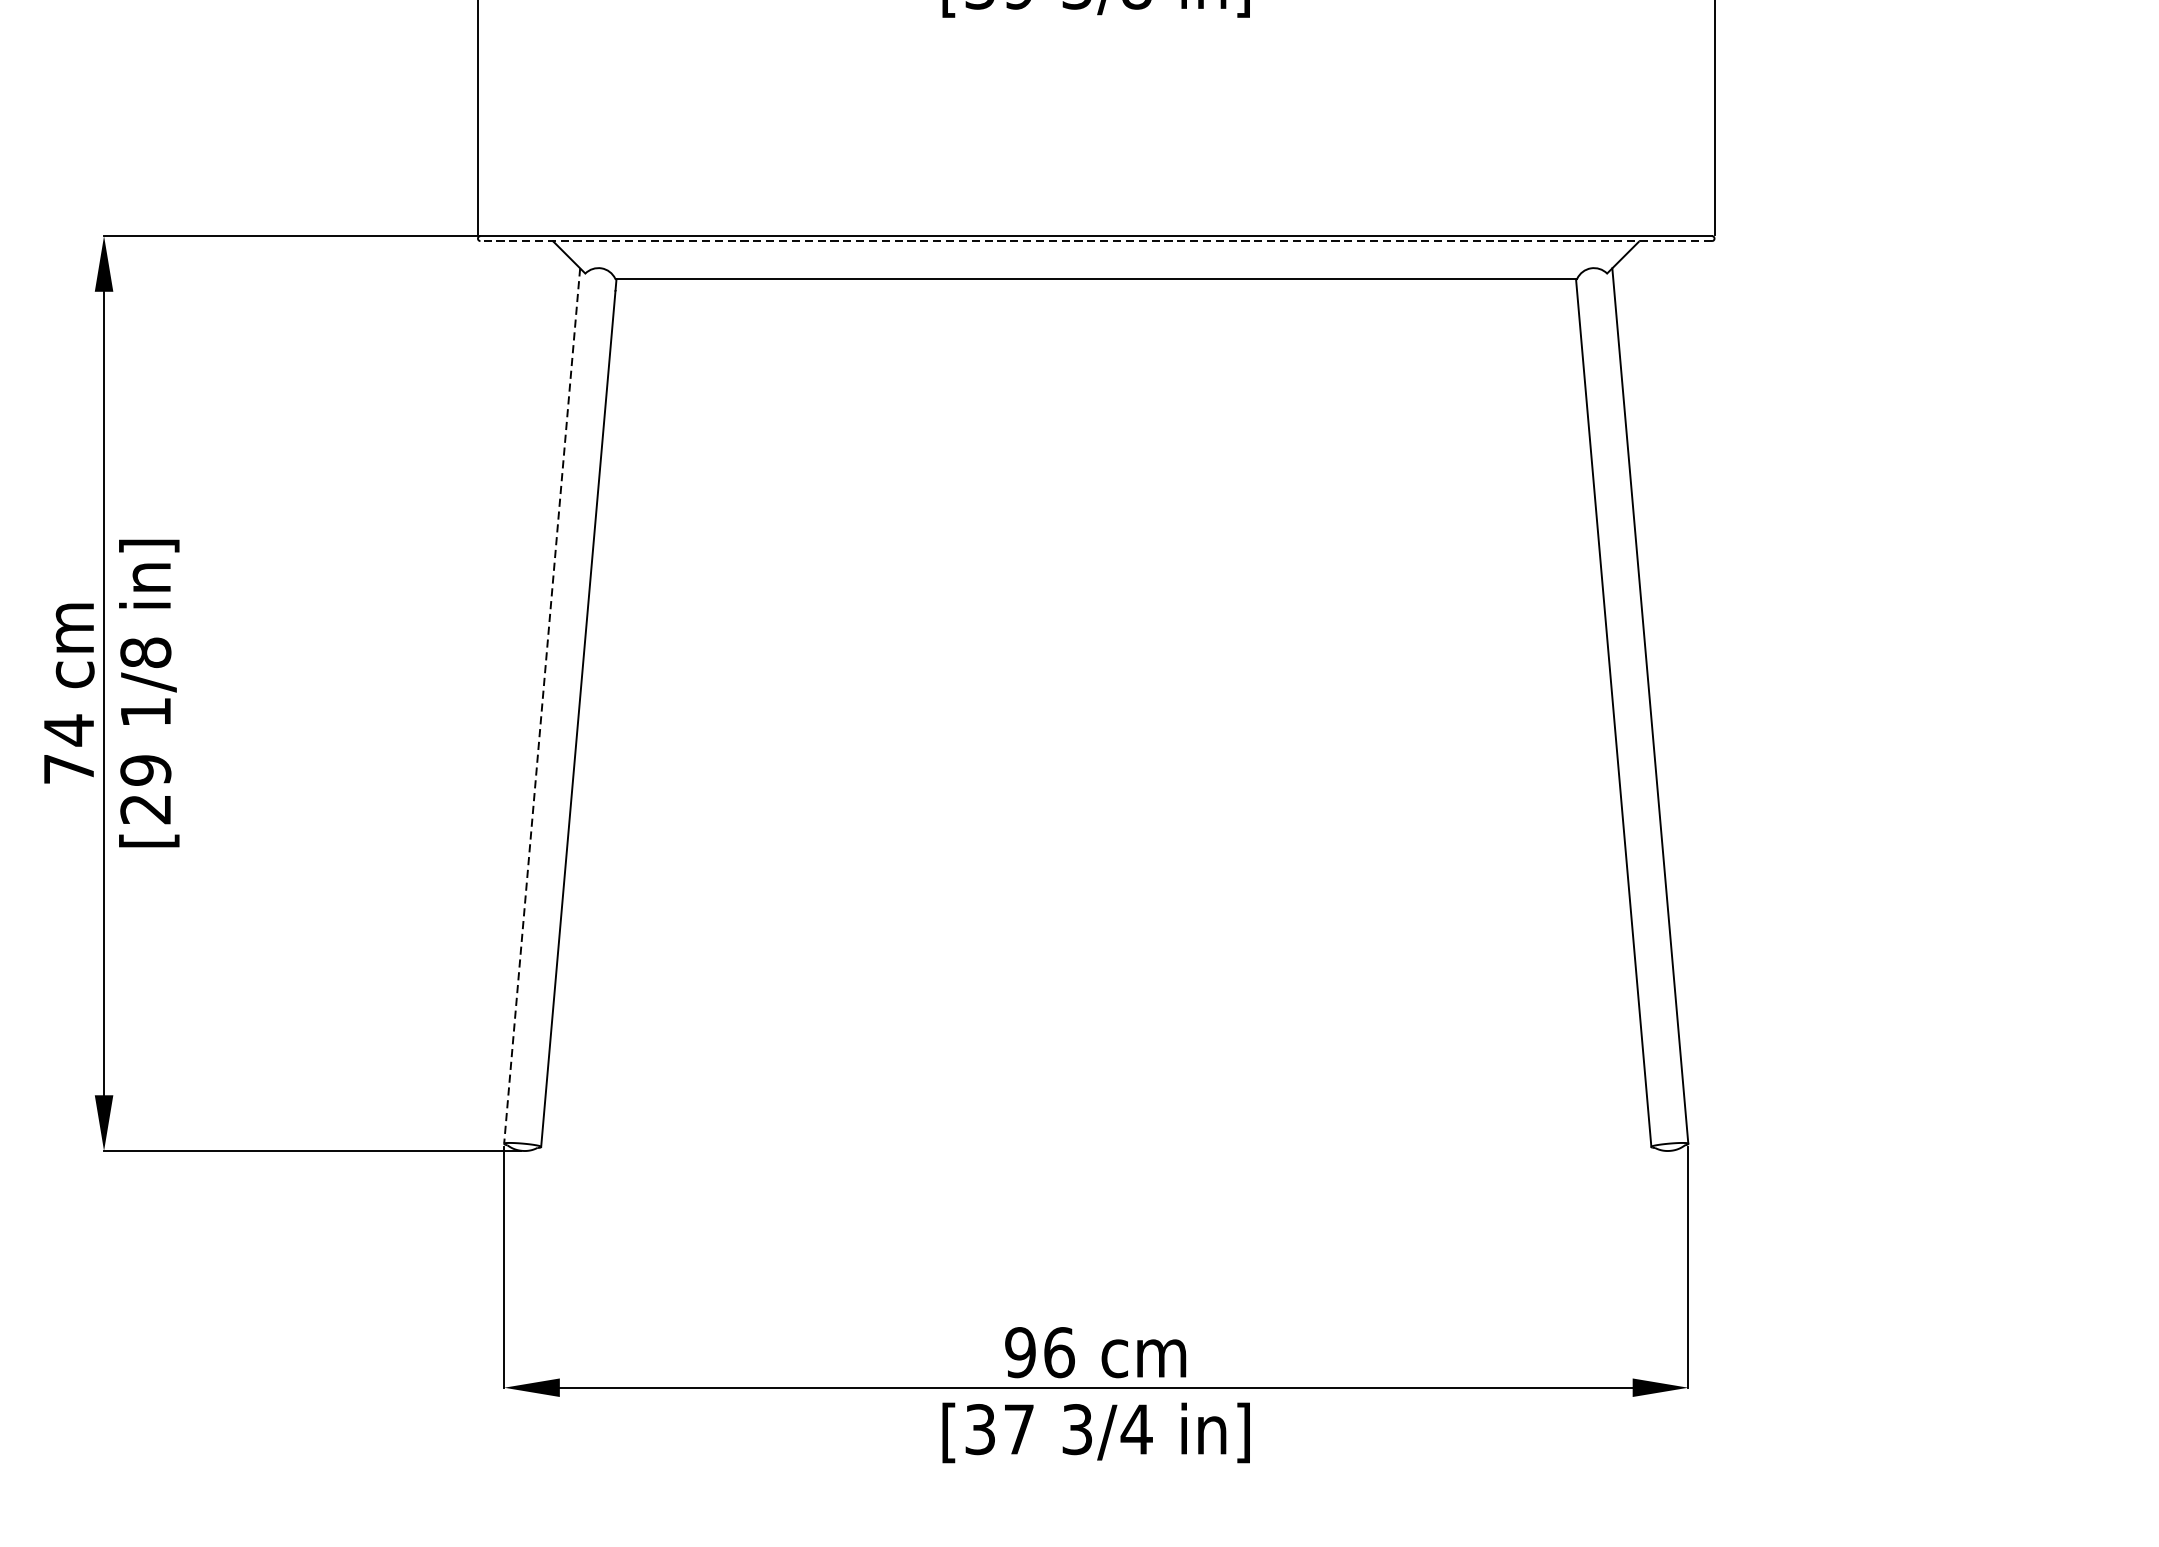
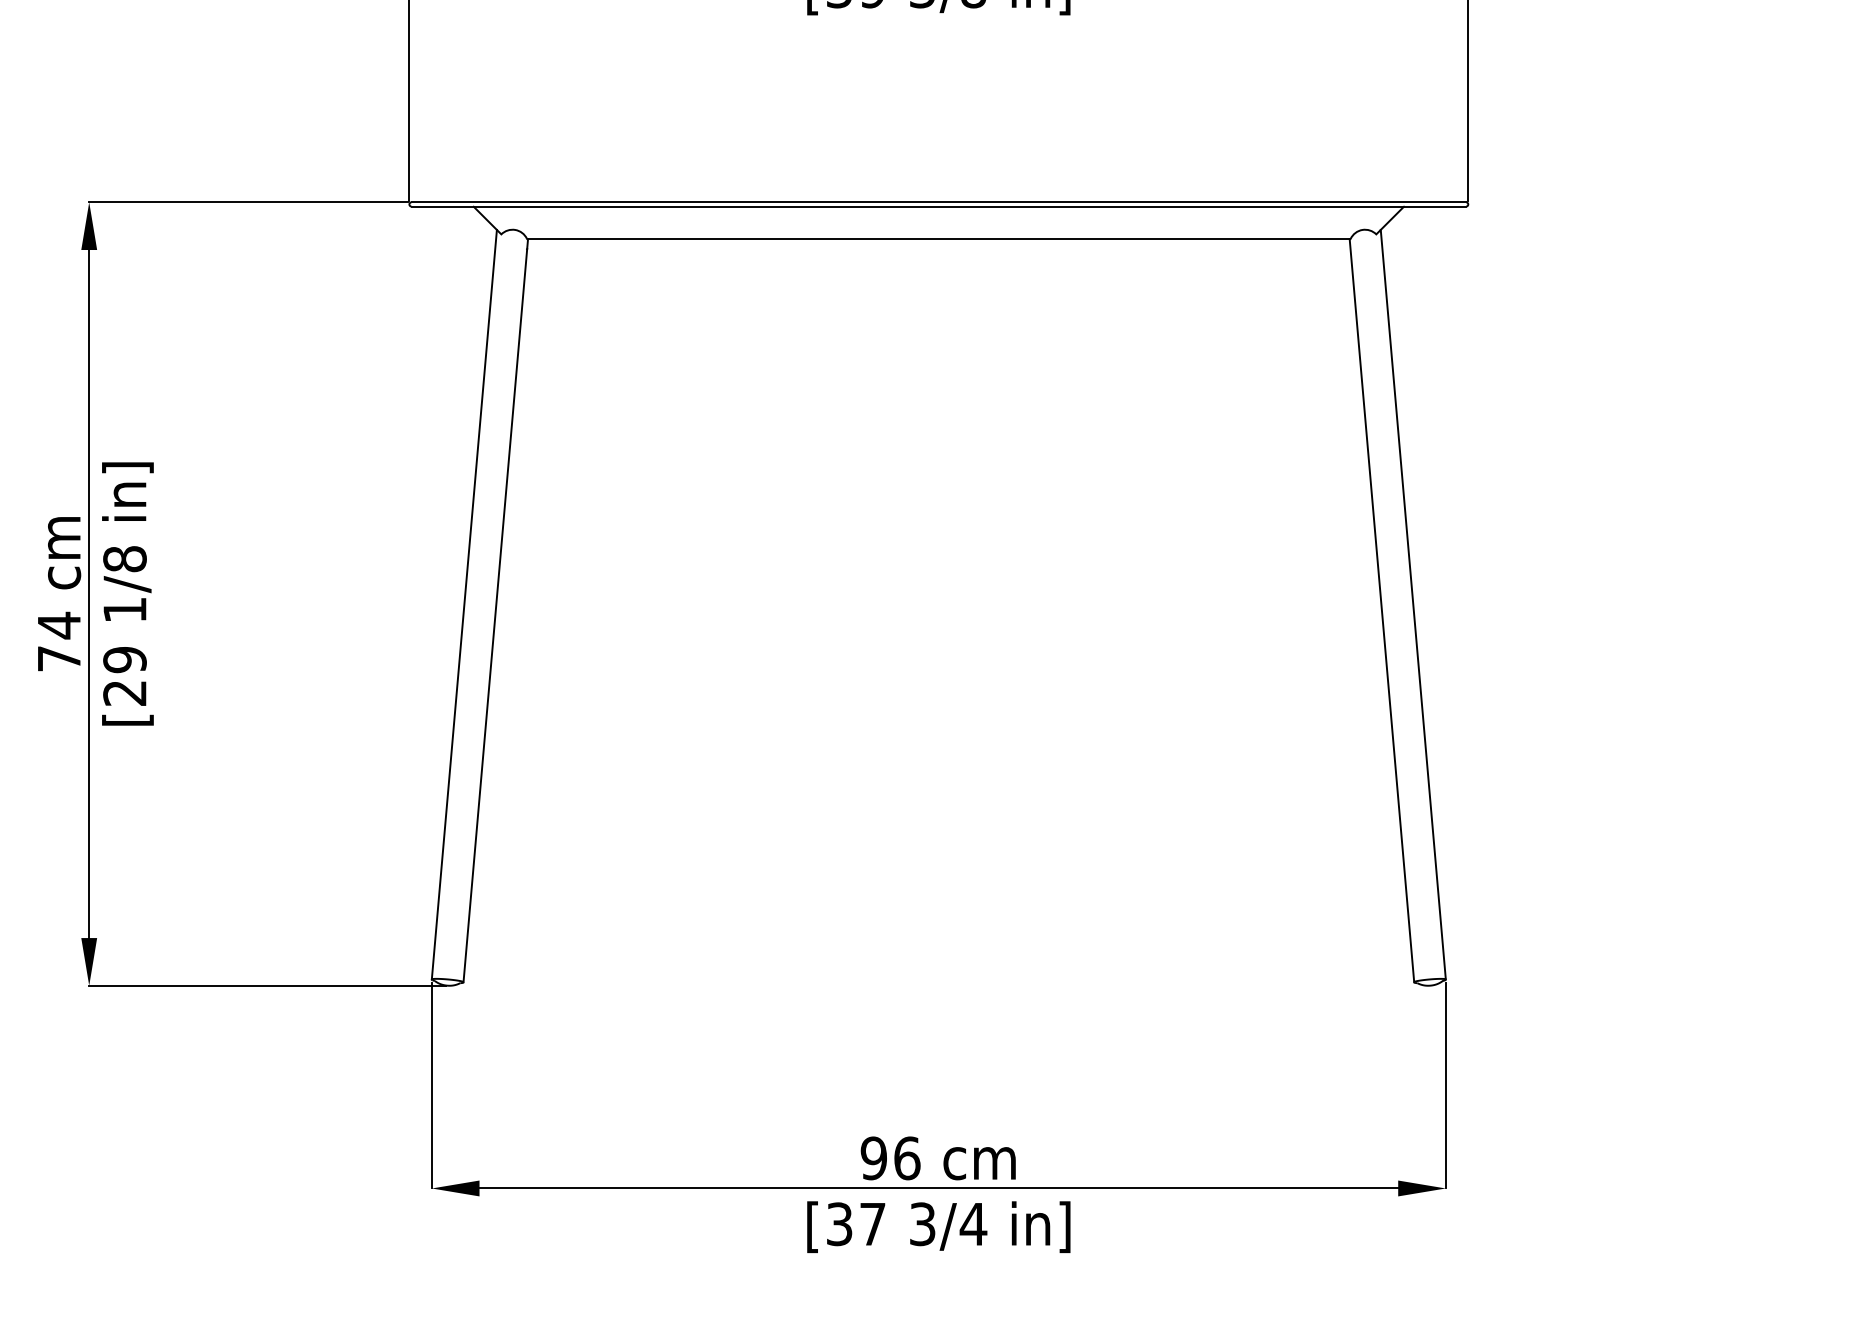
line: (1095, 240) -> (938, 206), dashed -> solid
line: (542, 706) -> (464, 605), dashed -> solid

